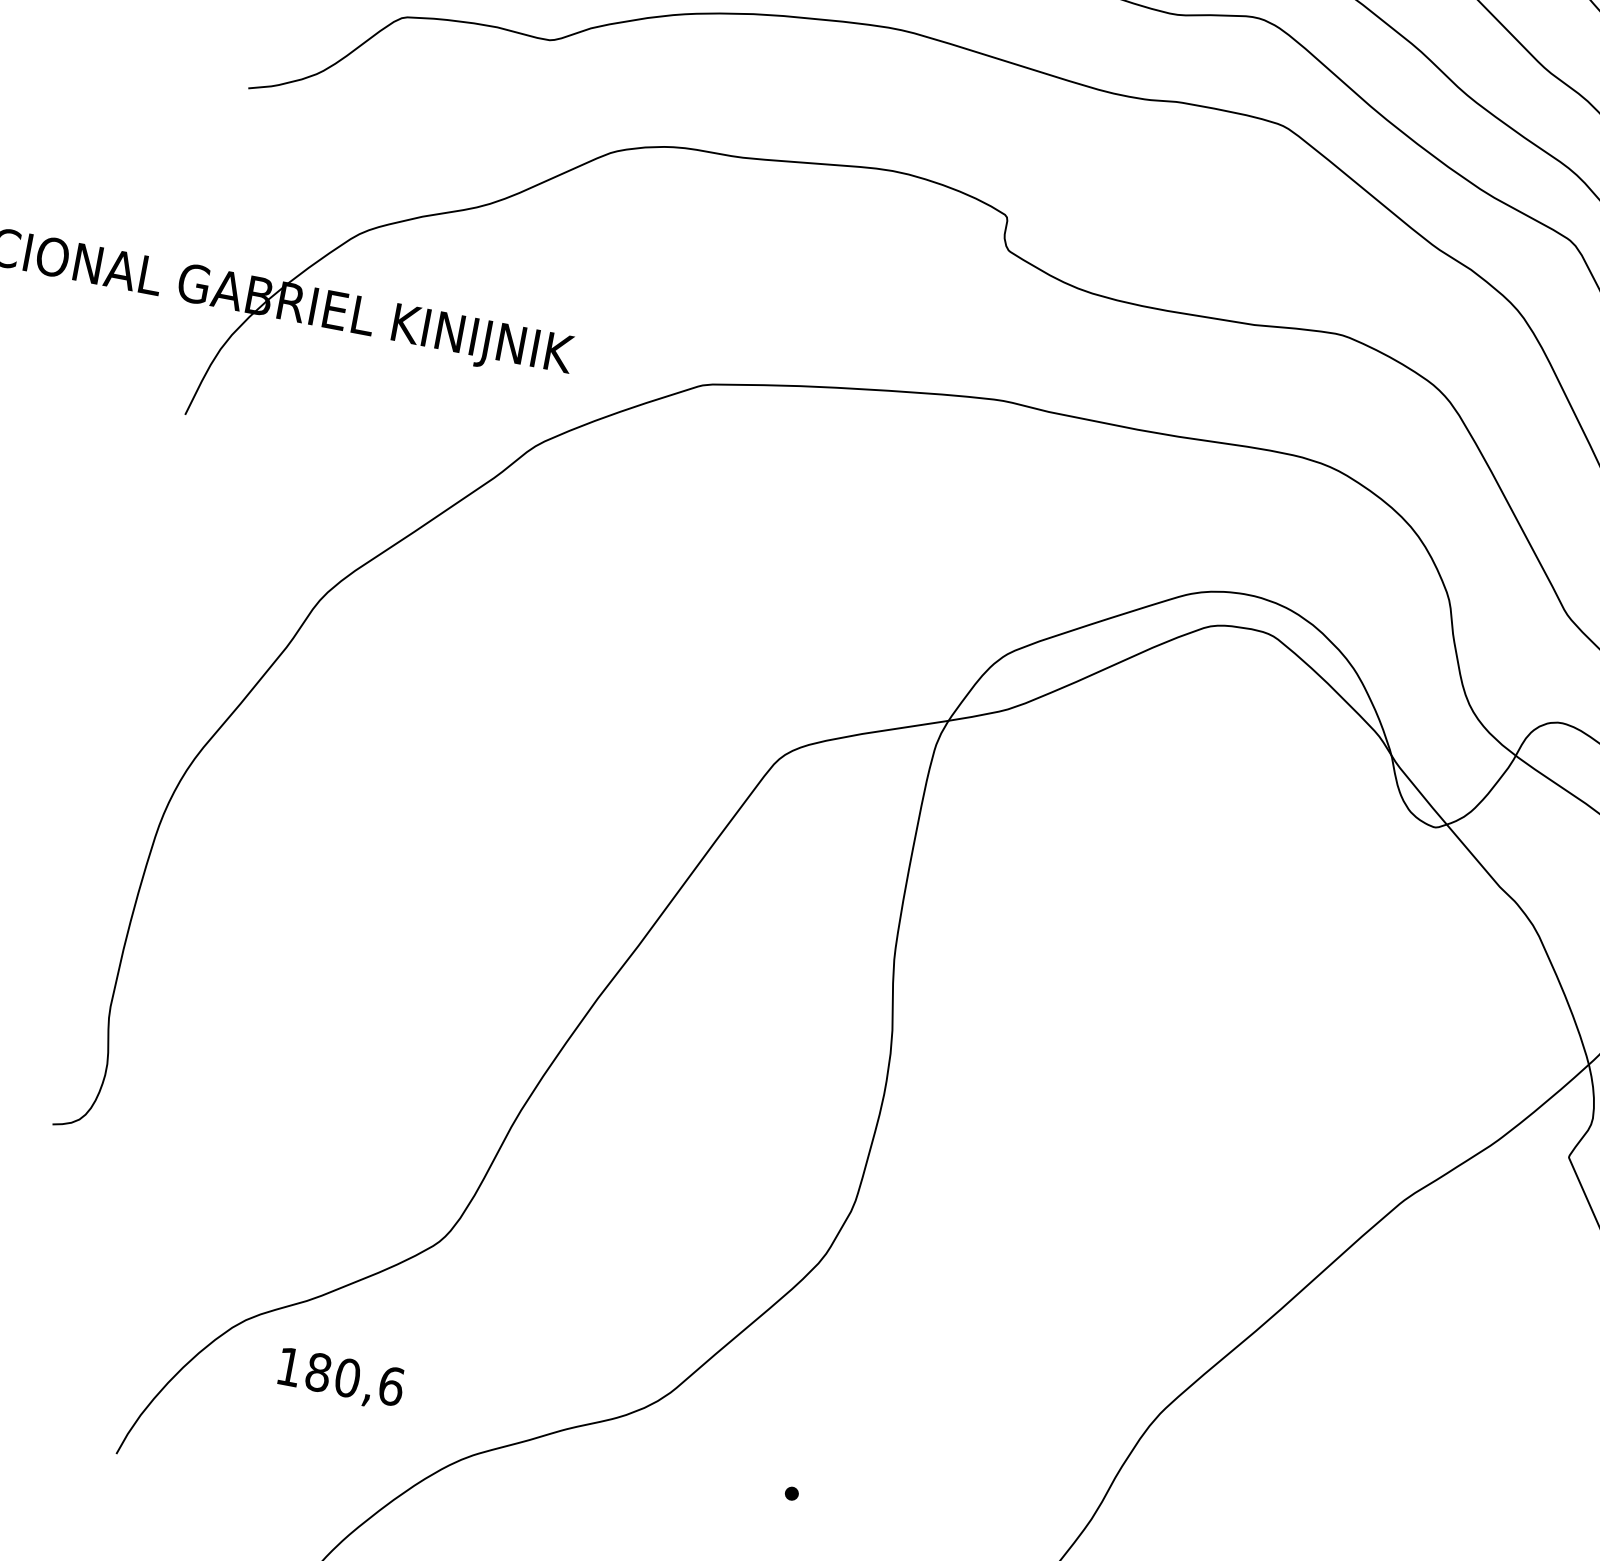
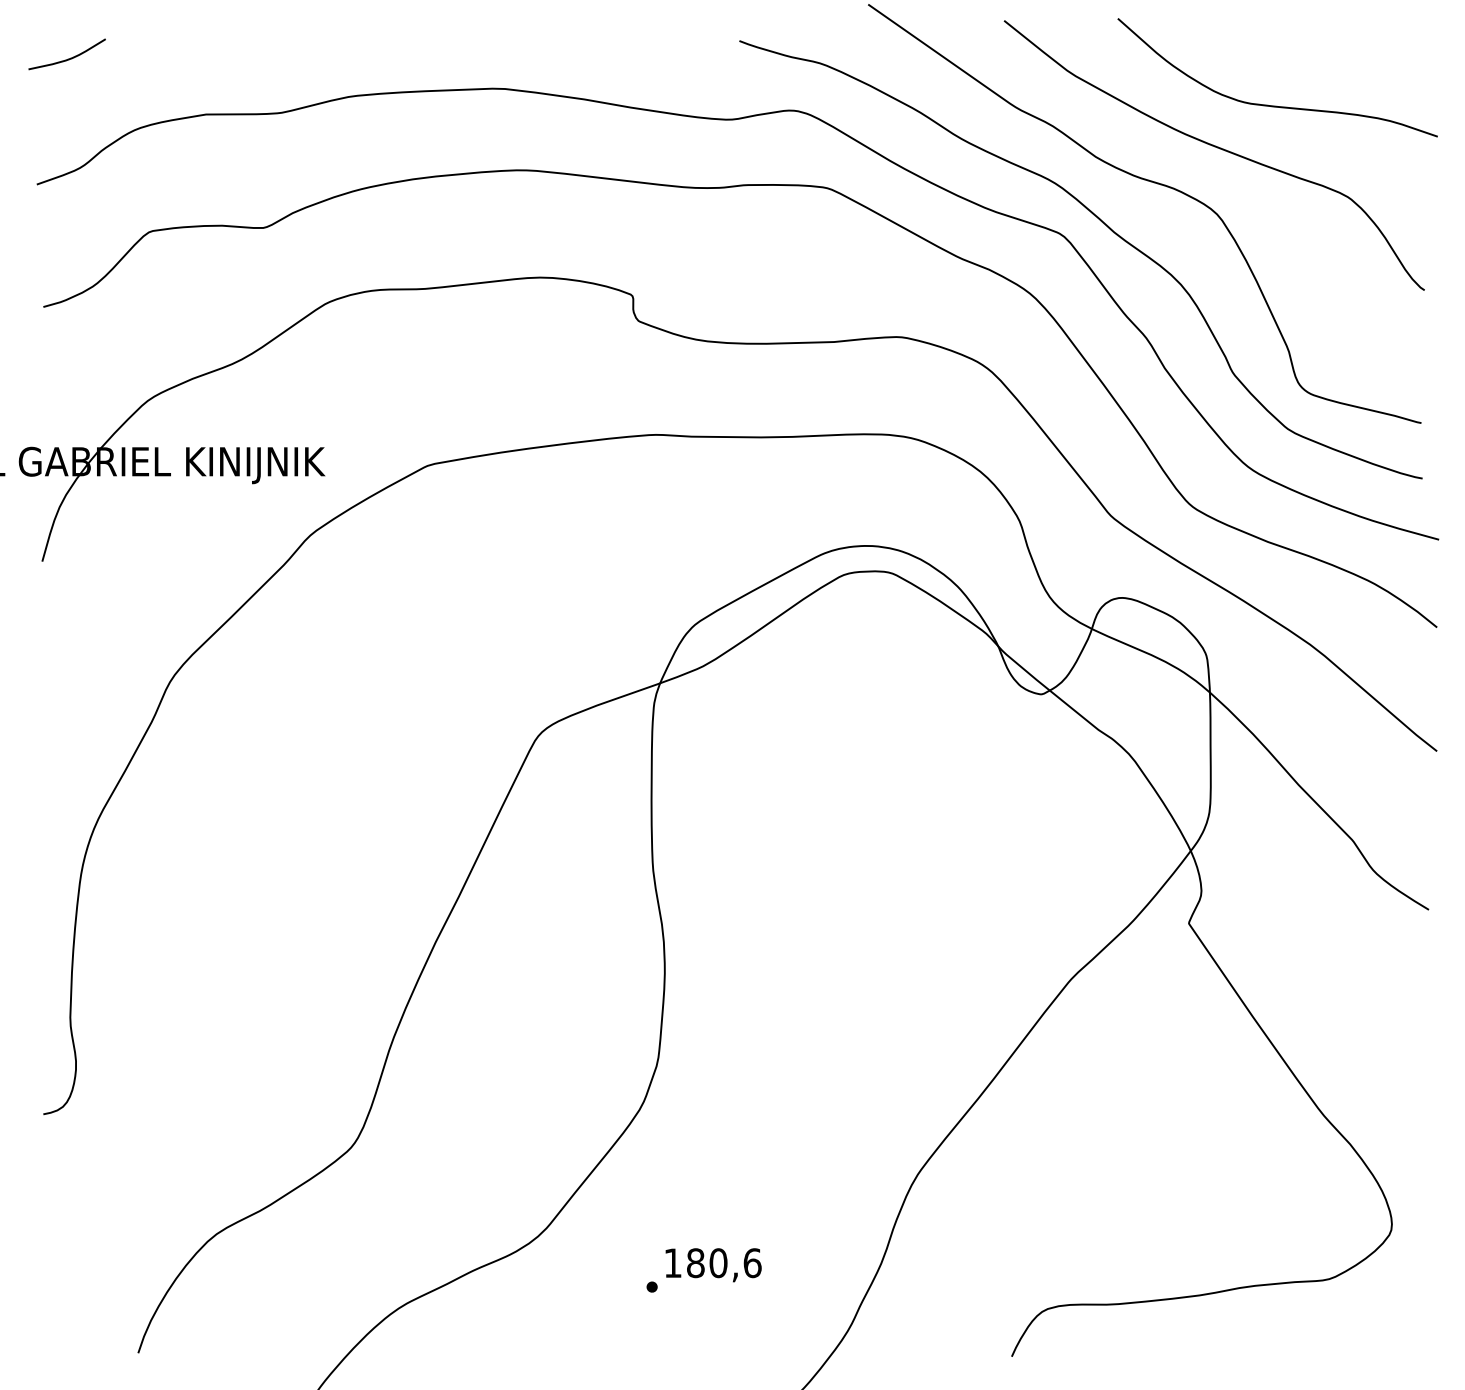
text: (340, 1379) -> (713, 1265), moved

